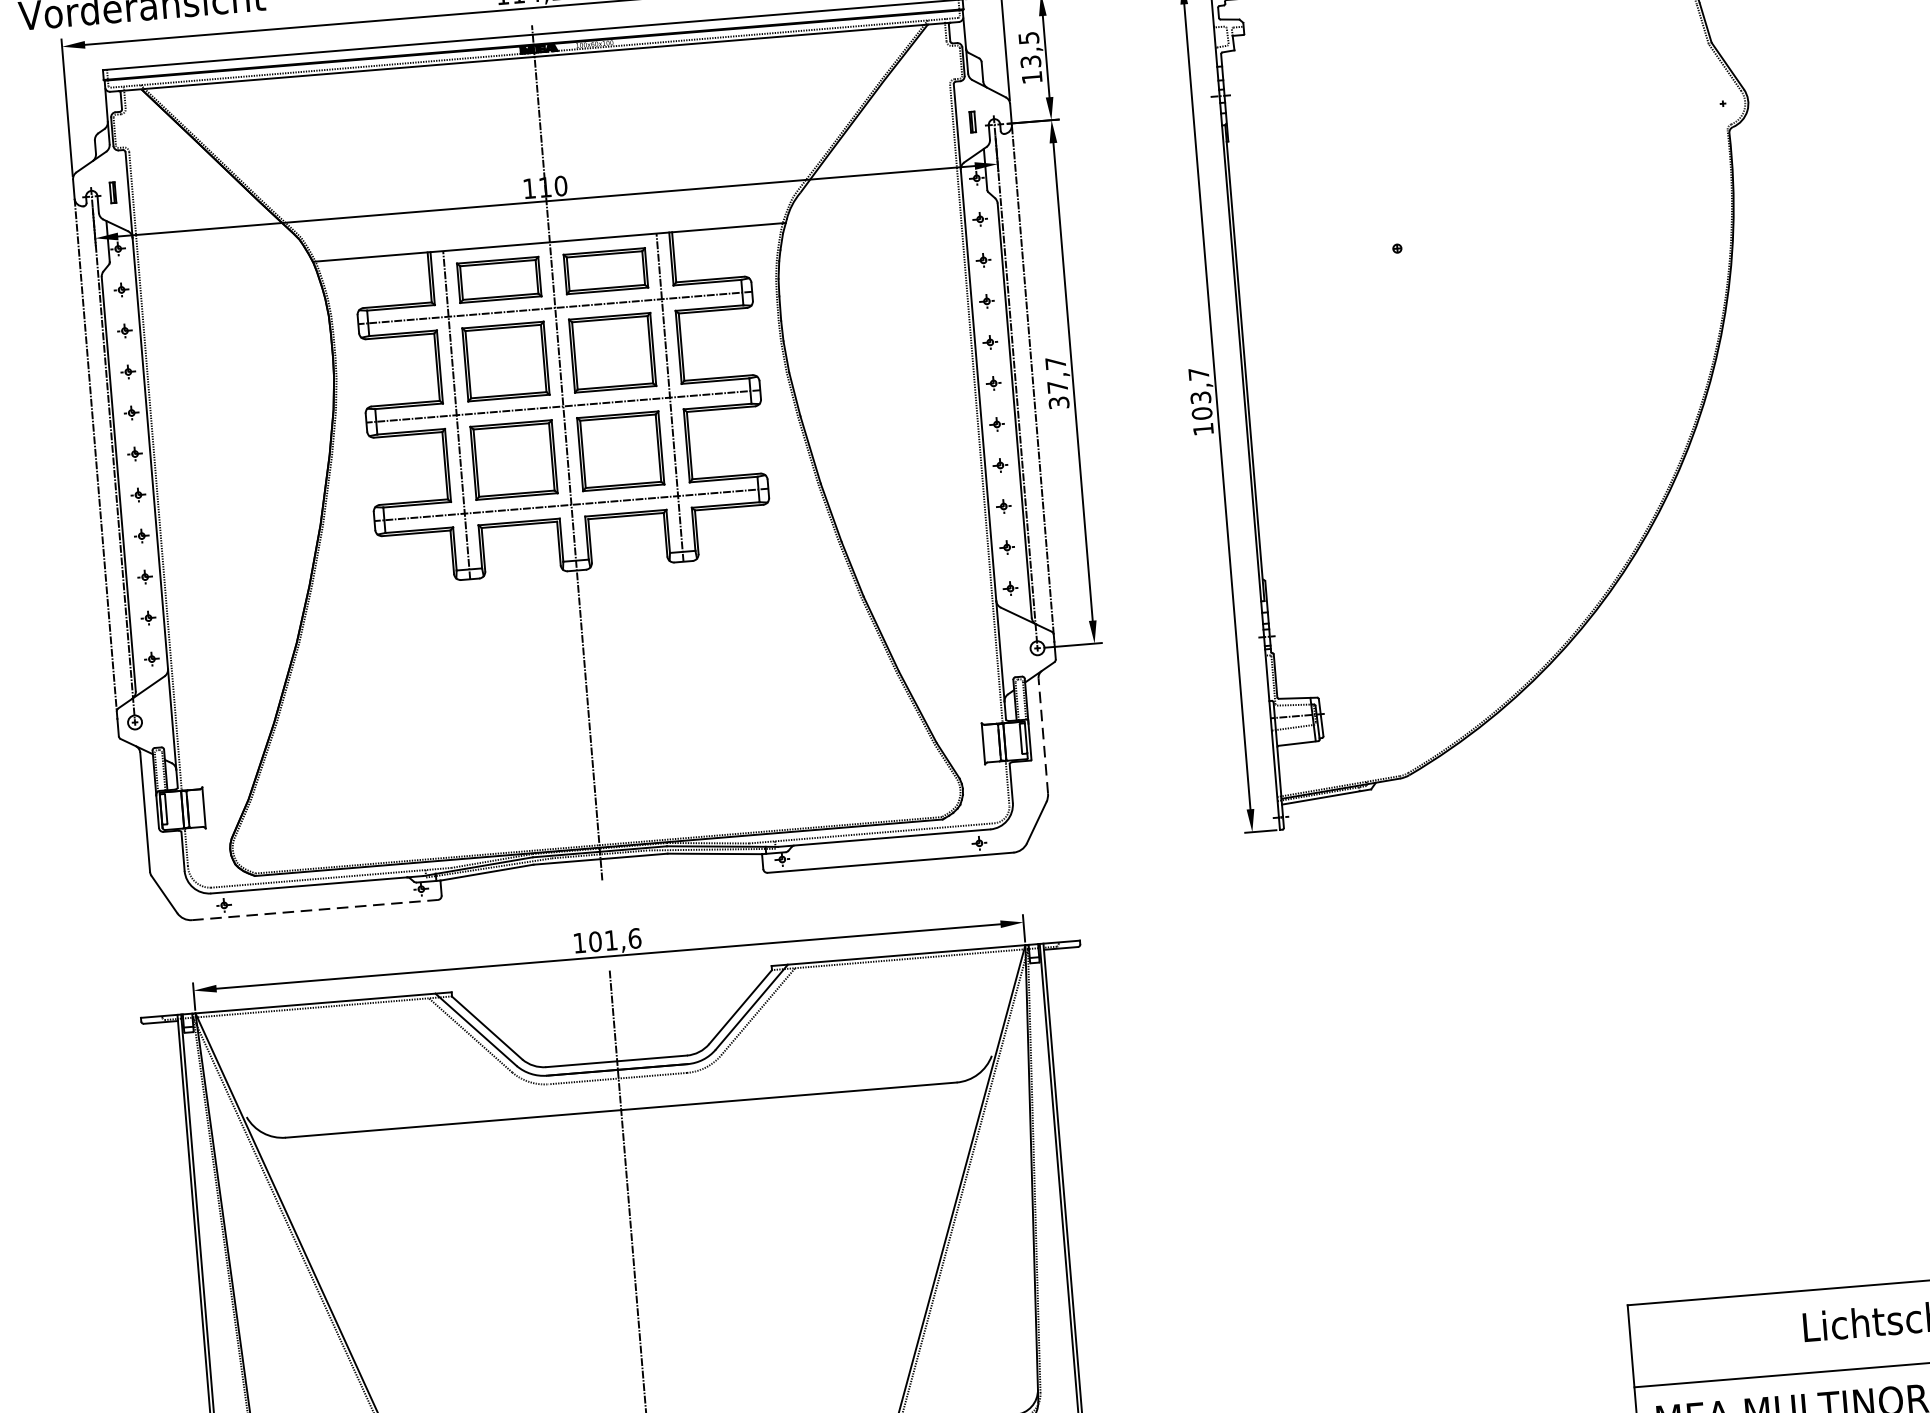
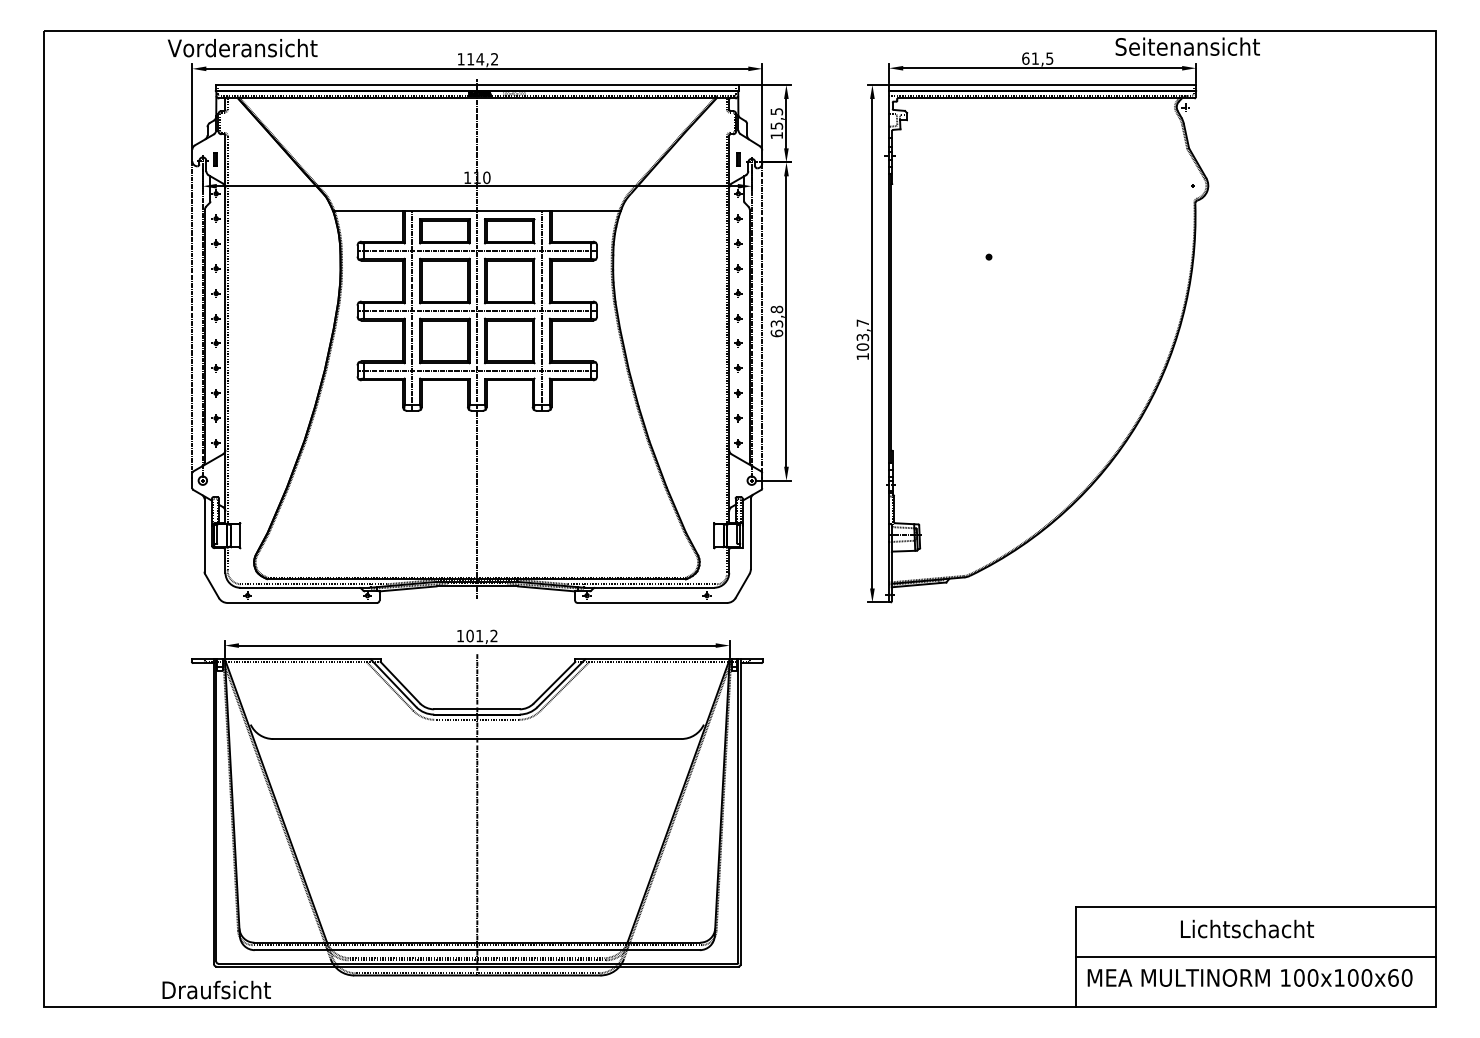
text: (1028, 61) -> (775, 125), 13,5 -> 15,5
text: (1056, 383) -> (776, 321), 37,7 -> 63,8
line: (1042, 735) -> (750, 533), dashed -> solid
line: (315, 909) -> (302, 602), dashed -> solid
text: (633, 937) -> (493, 635), 101,6 -> 101,2

